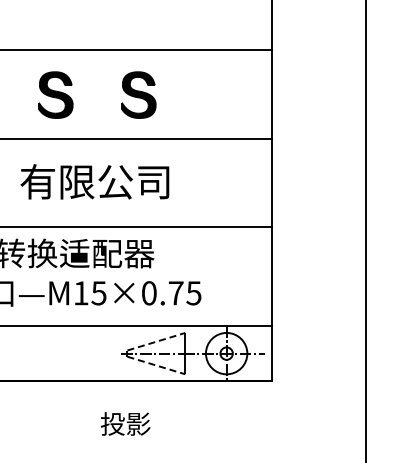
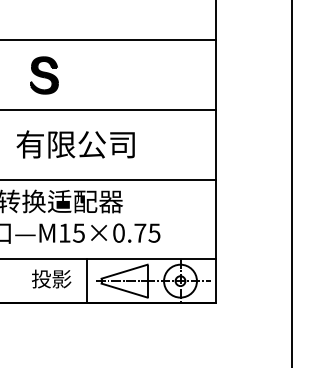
part: (138, 94) -> (110, 75), removed
line: (156, 341) -> (124, 271), dashed -> solid
line: (109, 353) -> (87, 281), added
line: (156, 365) -> (124, 290), dashed -> solid
text: (125, 423) -> (51, 278), moved

